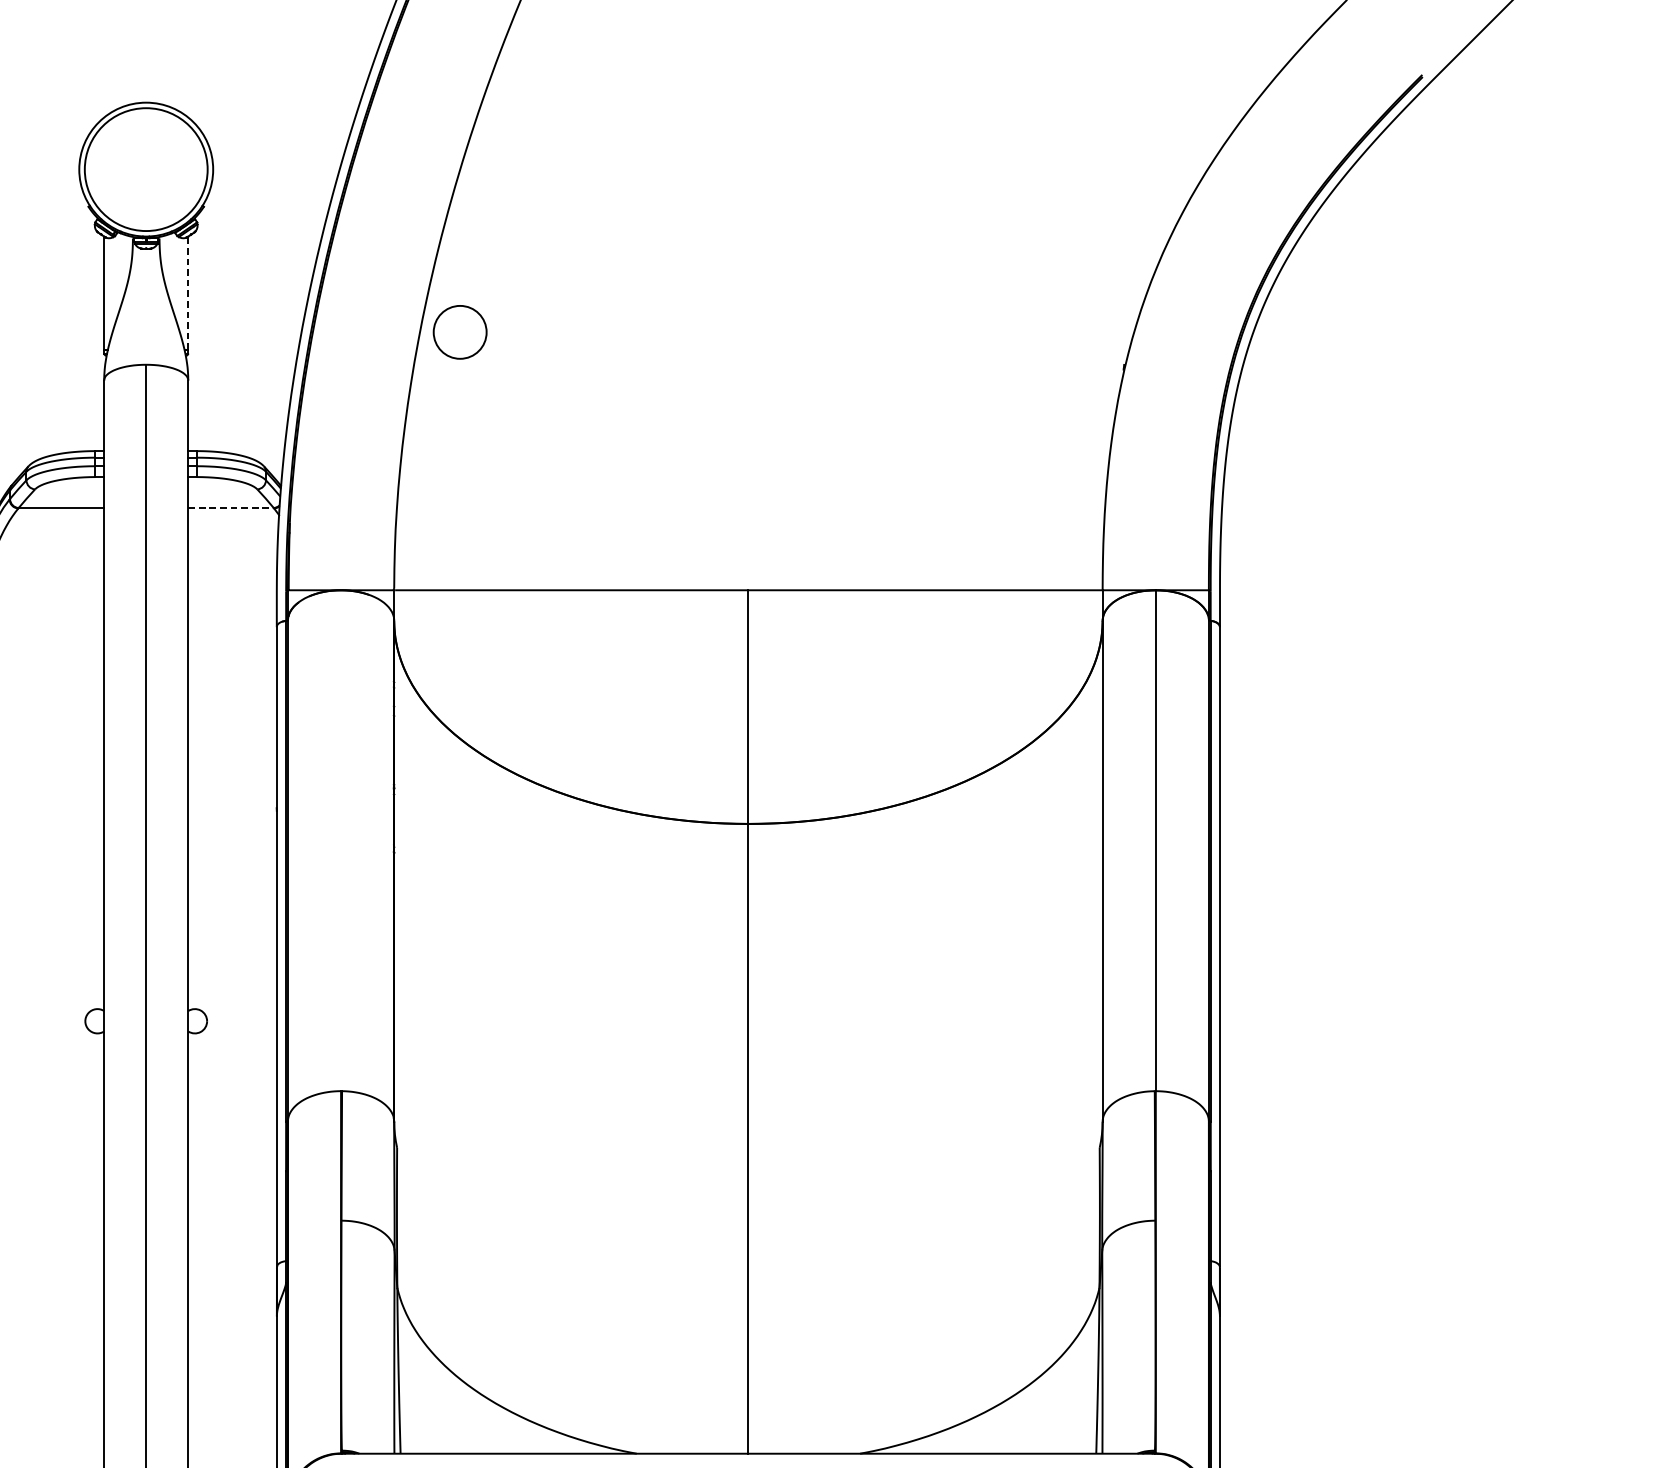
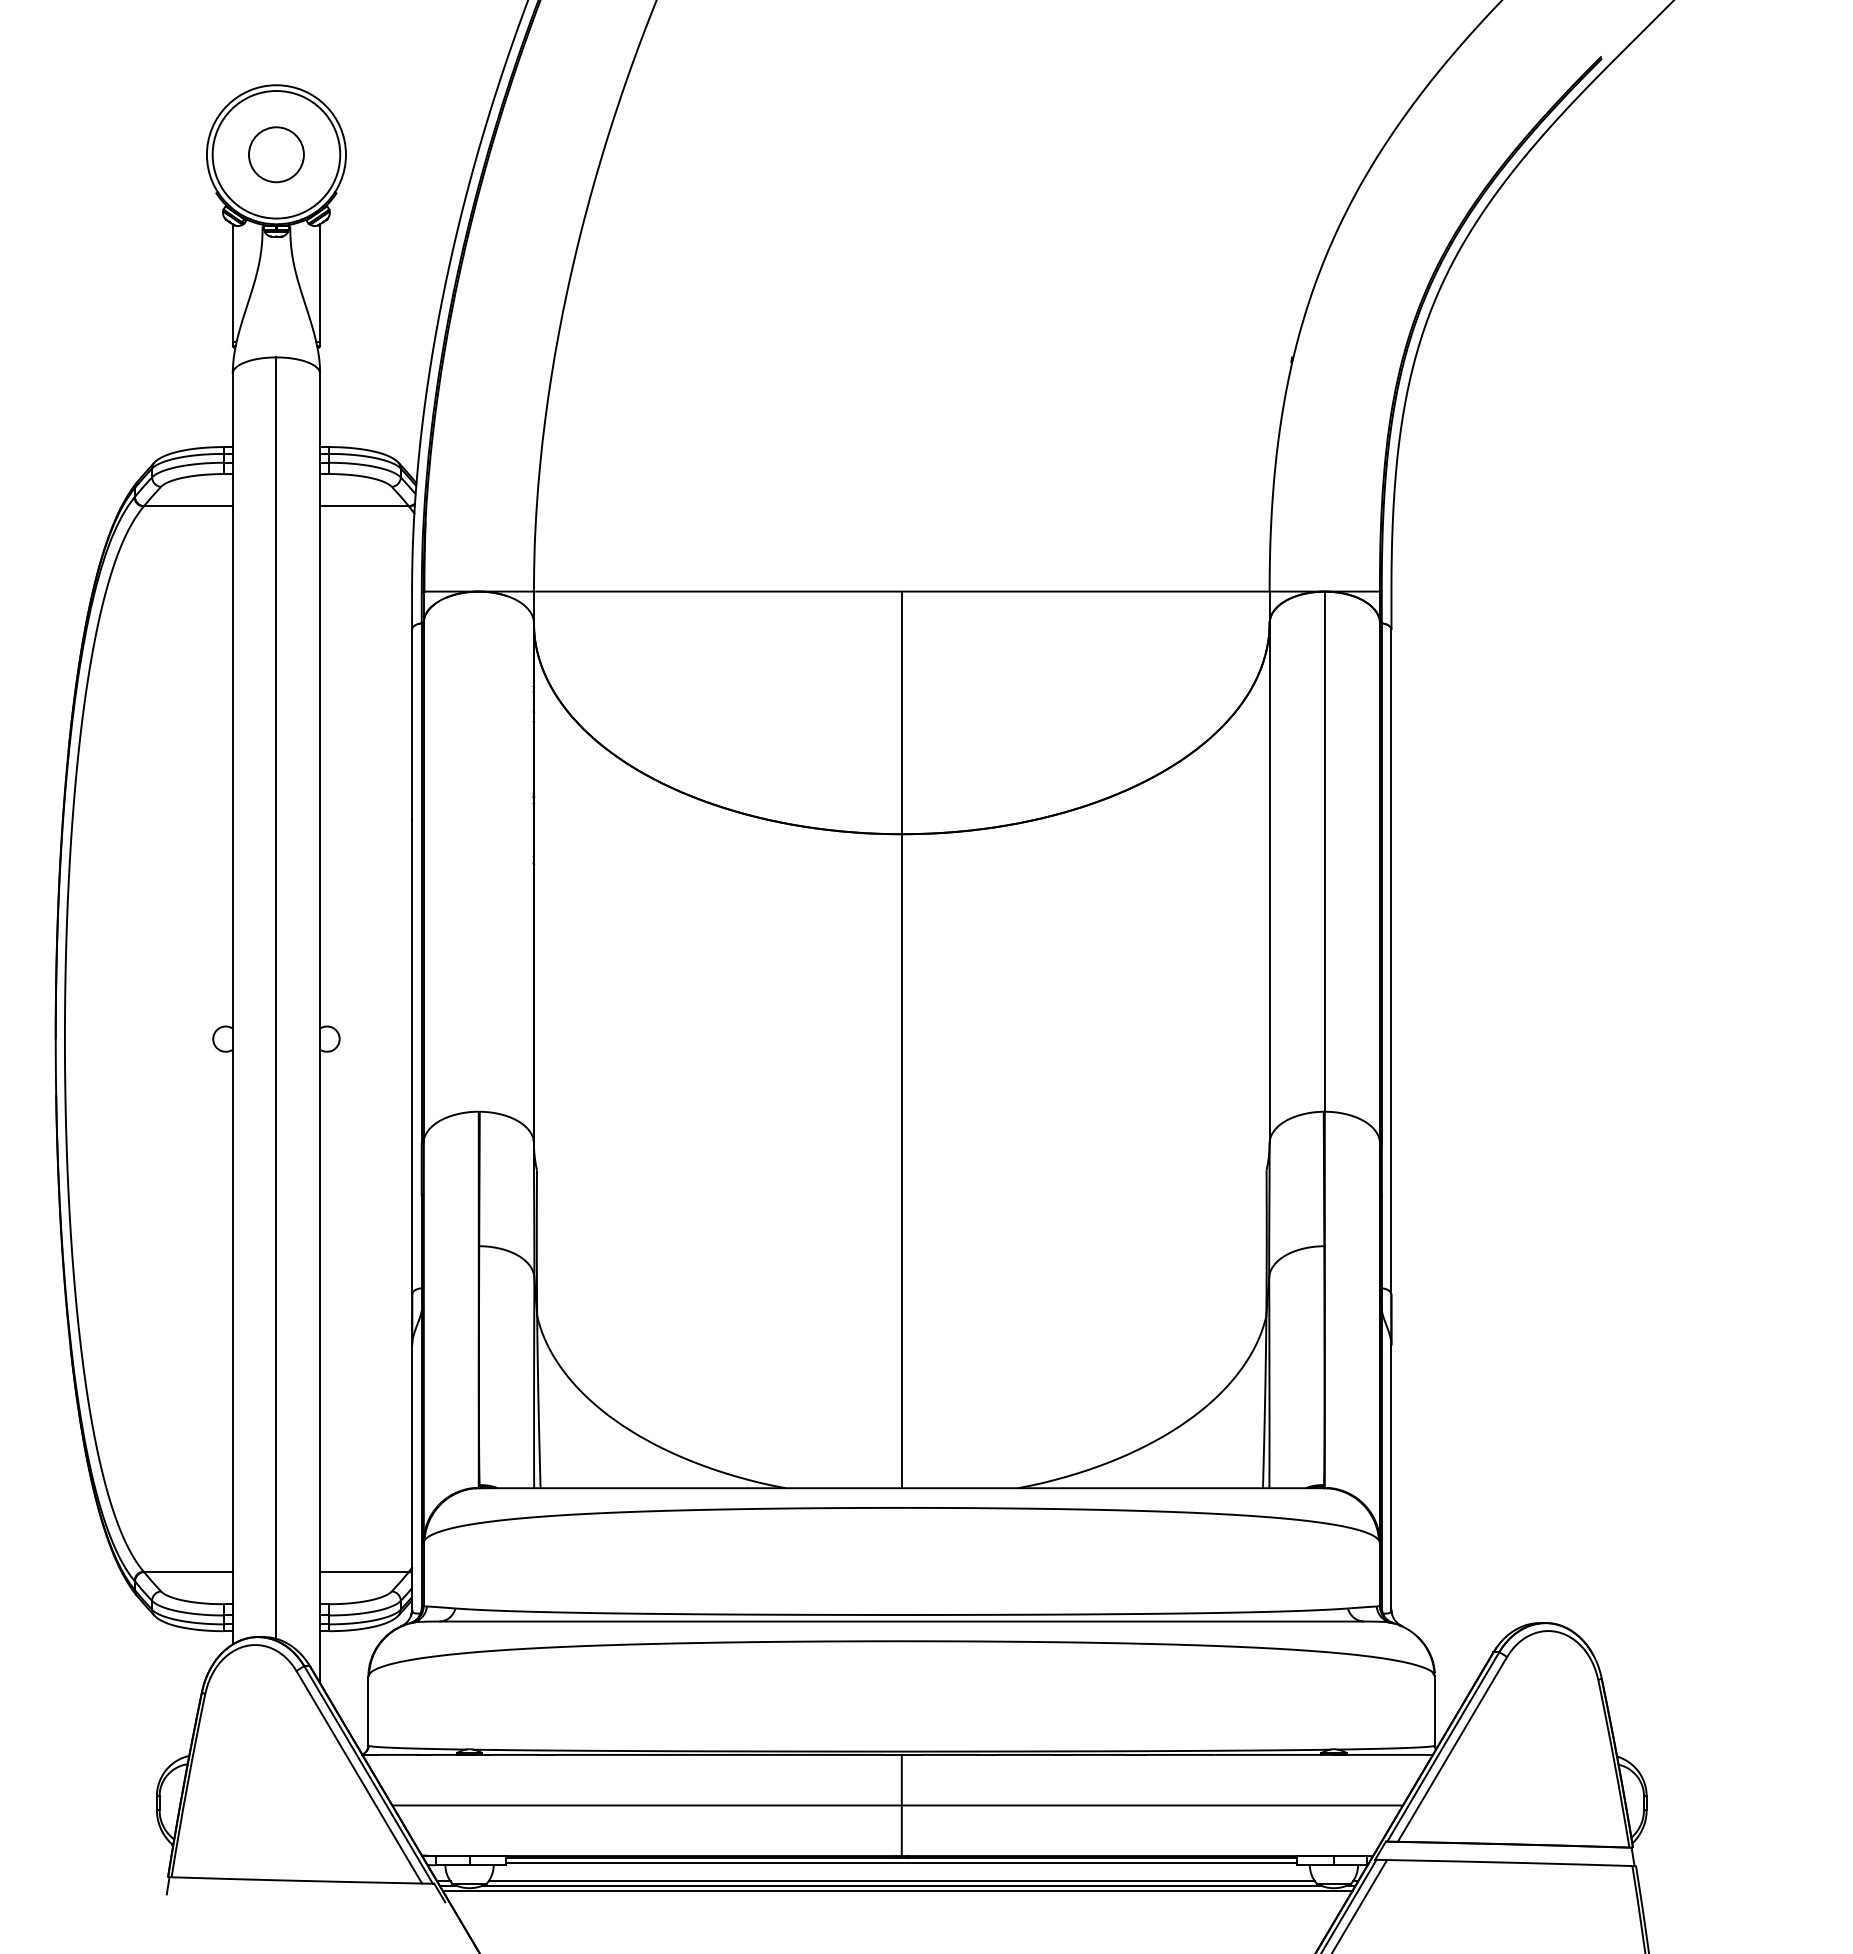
line: (188, 293) -> (320, 283), dashed -> solid
circle: (460, 332) -> (276, 154), moved
line: (231, 508) -> (364, 506), dashed -> solid

